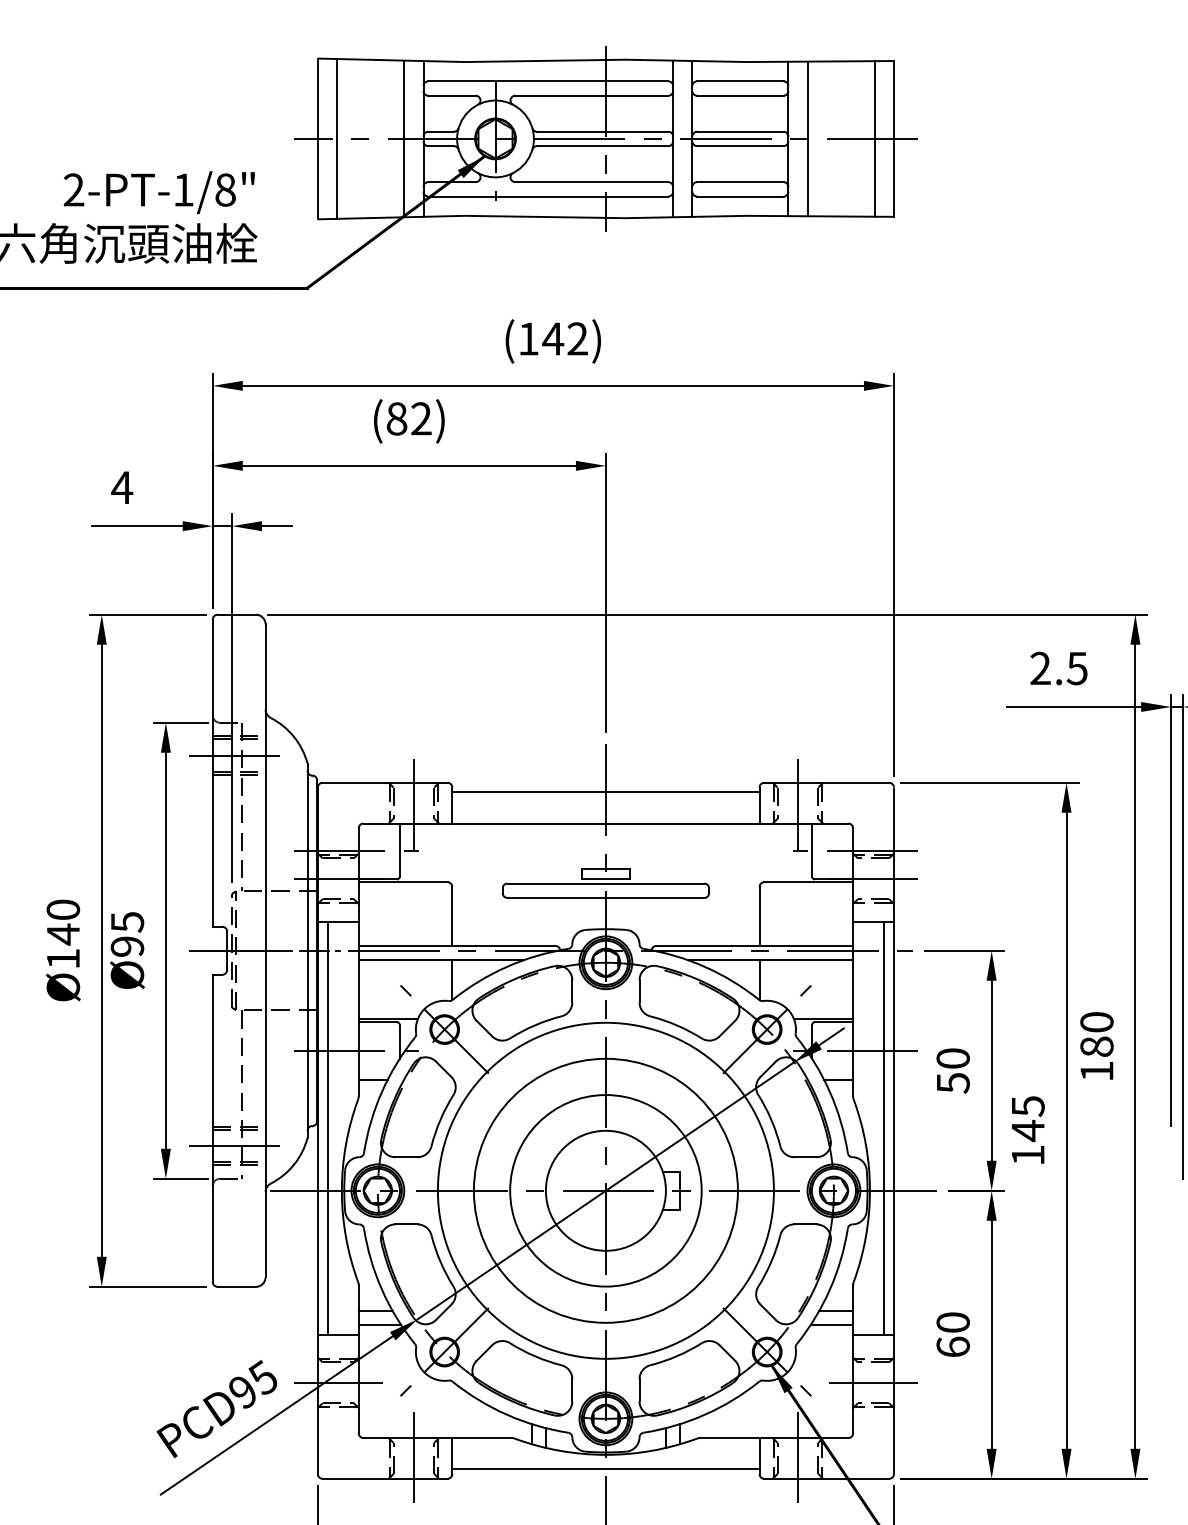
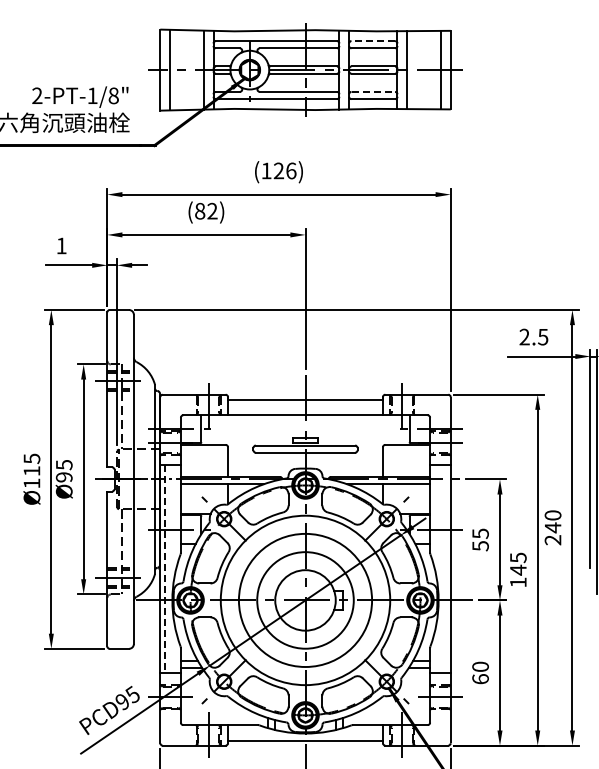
line: (740, 82) -> (373, 41), solid -> dashed
line: (740, 181) -> (373, 91), solid -> dashed
text: (564, 338) -> (284, 170), (142) -> (126)
text: (121, 486) -> (61, 245), 4 -> 1
text: (62, 921) -> (31, 464), Ø140 -> Ø115
text: (953, 1058) -> (480, 533), 50 -> 55
text: (1095, 1058) -> (552, 533), 180 -> 240
line: (883, 1127) -> (445, 568), removed
line: (328, 1129) -> (165, 569), solid -> dashed

